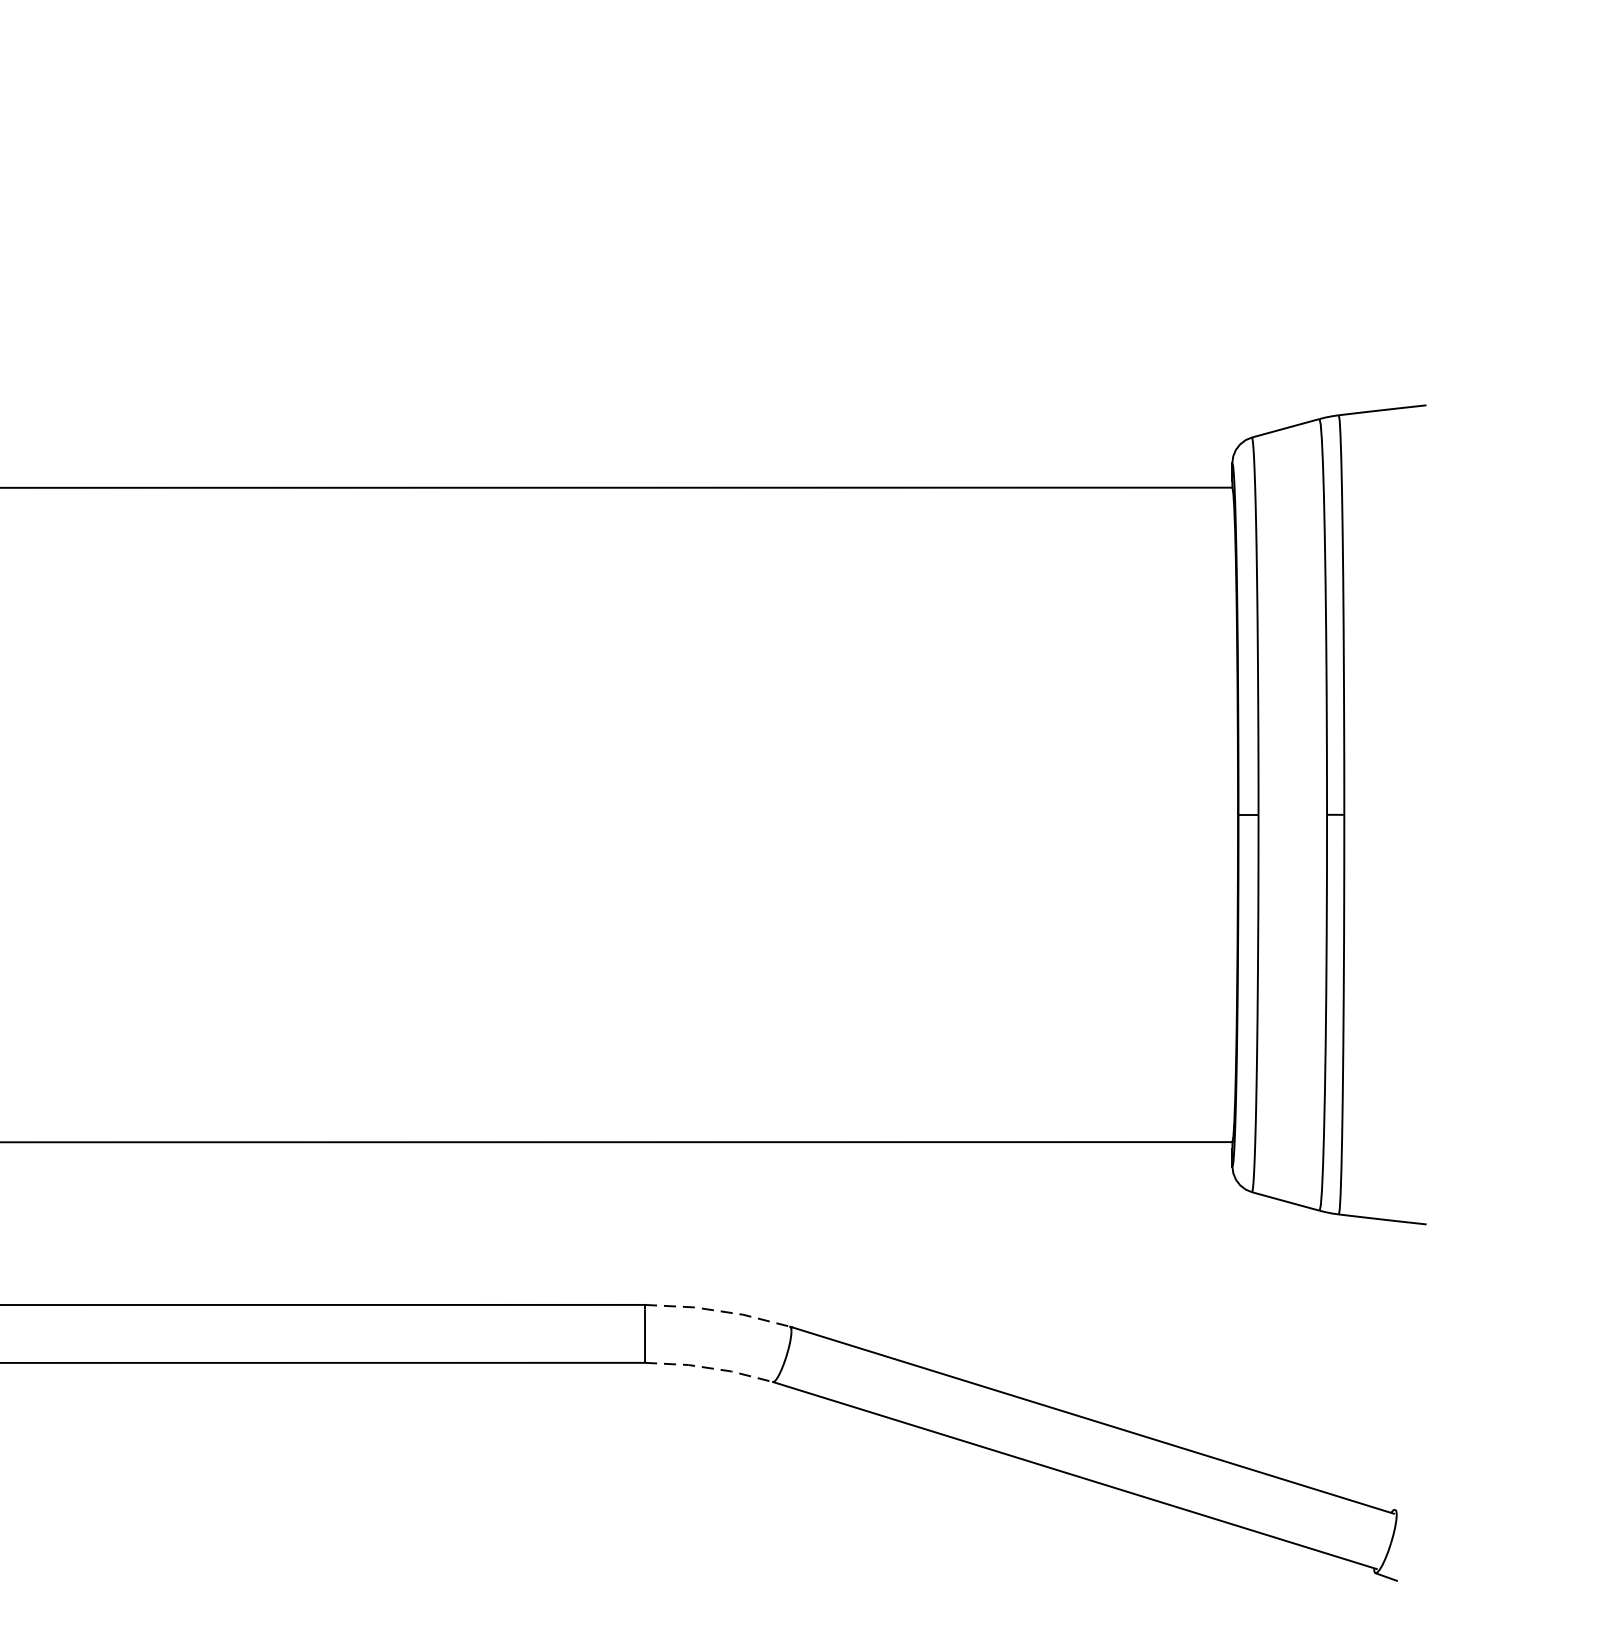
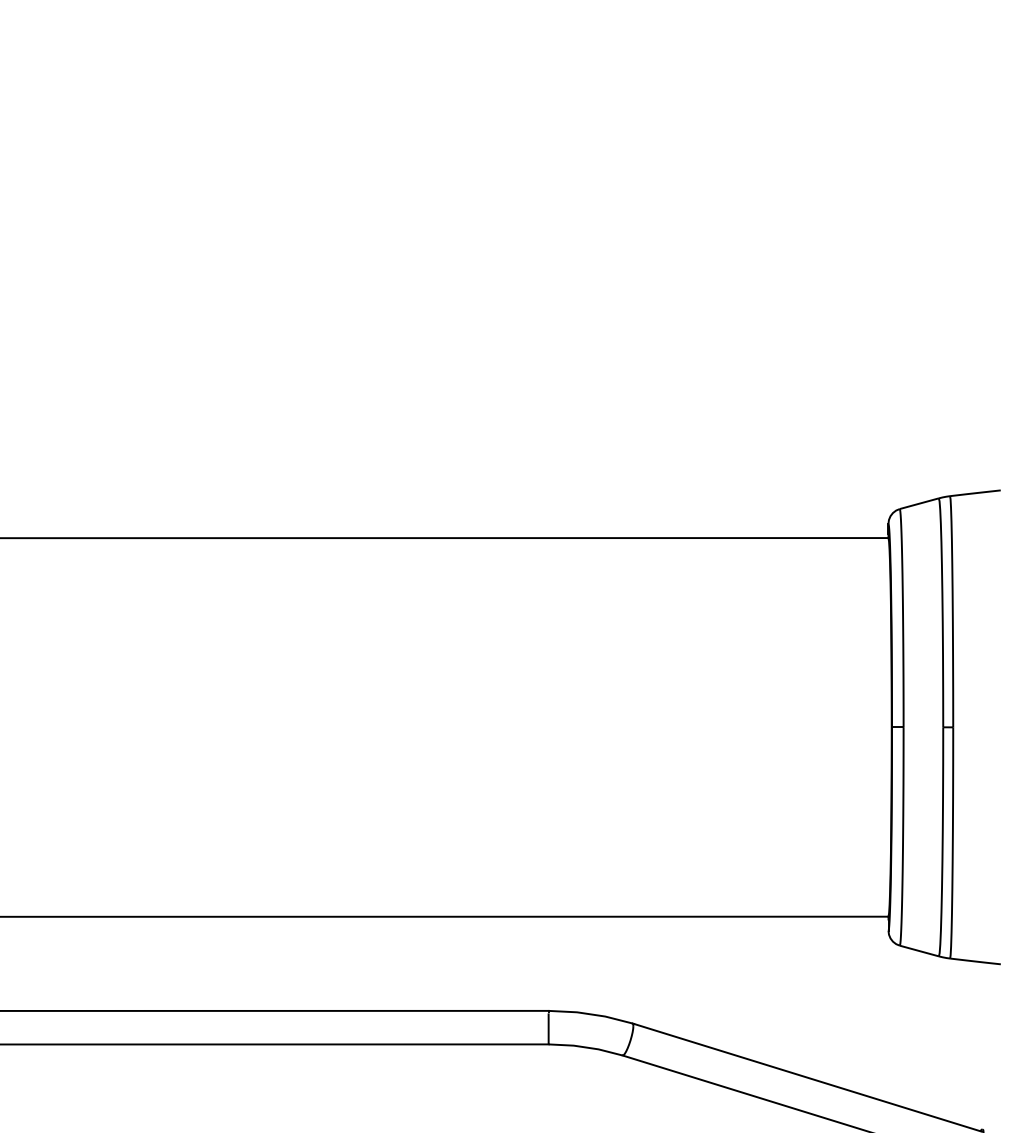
line: (719, 1311) -> (591, 1014), dashed -> solid
line: (710, 1368) -> (586, 1047), dashed -> solid

